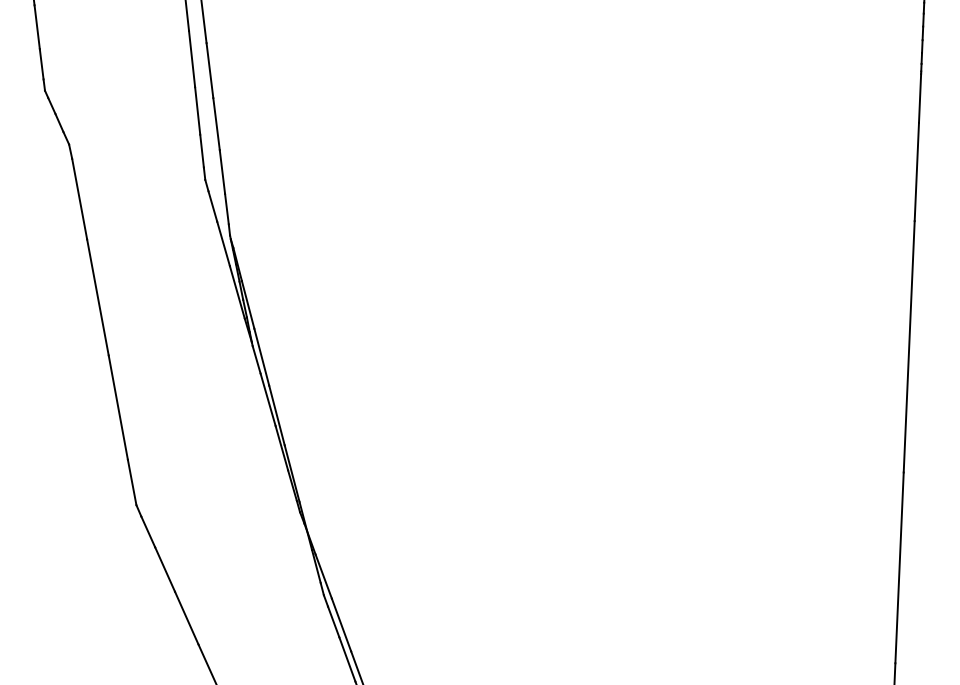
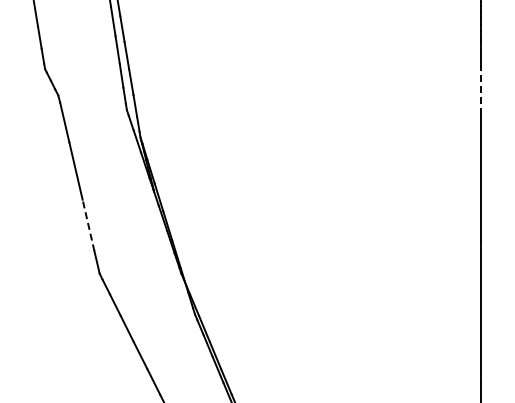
line: (917, 171) -> (481, 90), solid -> dashed
line: (118, 407) -> (88, 225), solid -> dashed

